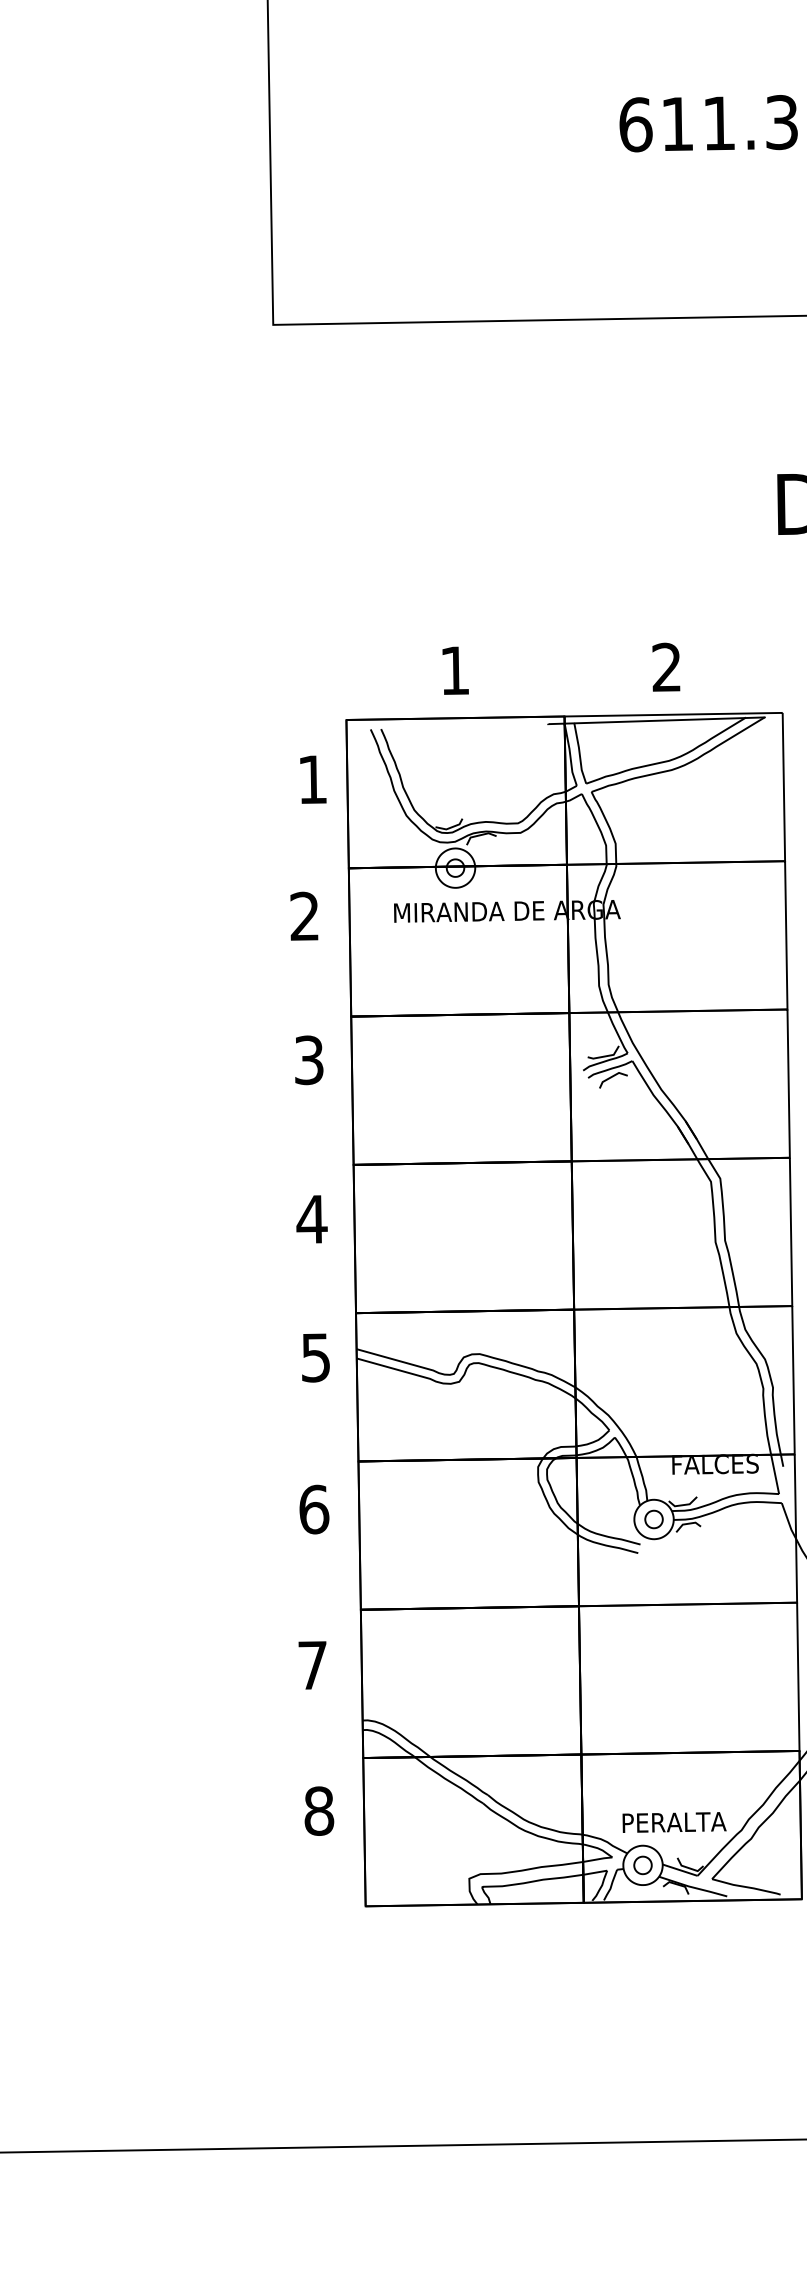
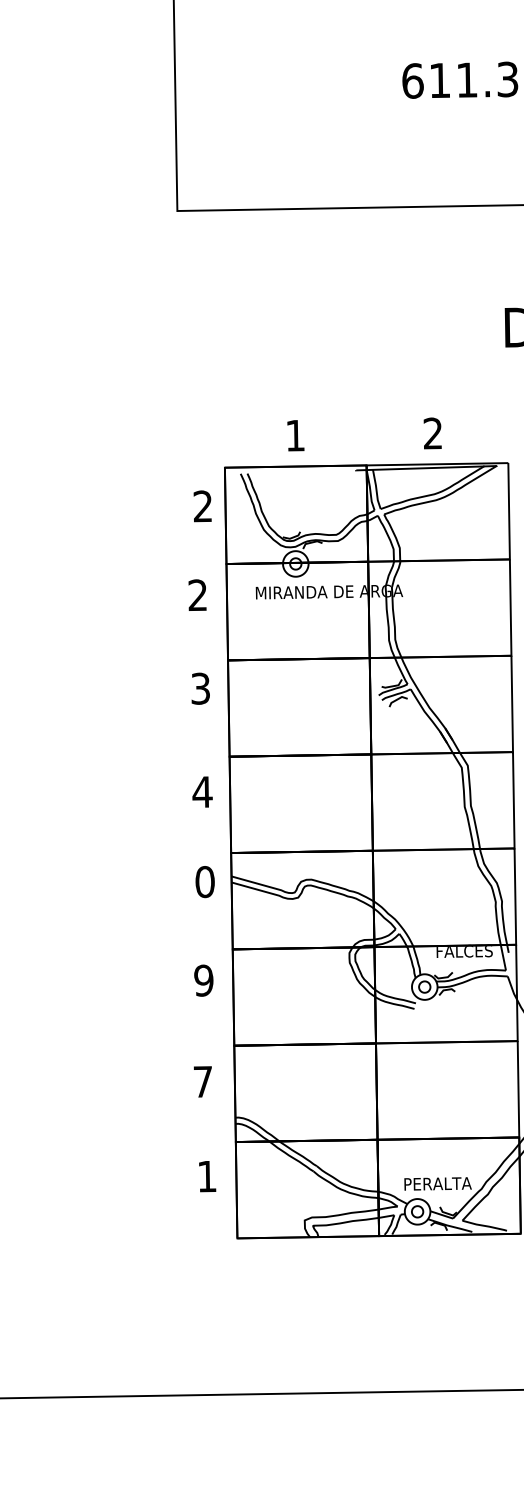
text: (311, 779) -> (202, 506), 1 -> 2
text: (314, 1358) -> (204, 882), 5 -> 0
text: (313, 1509) -> (203, 980), 6 -> 9
text: (318, 1811) -> (206, 1176), 8 -> 1

